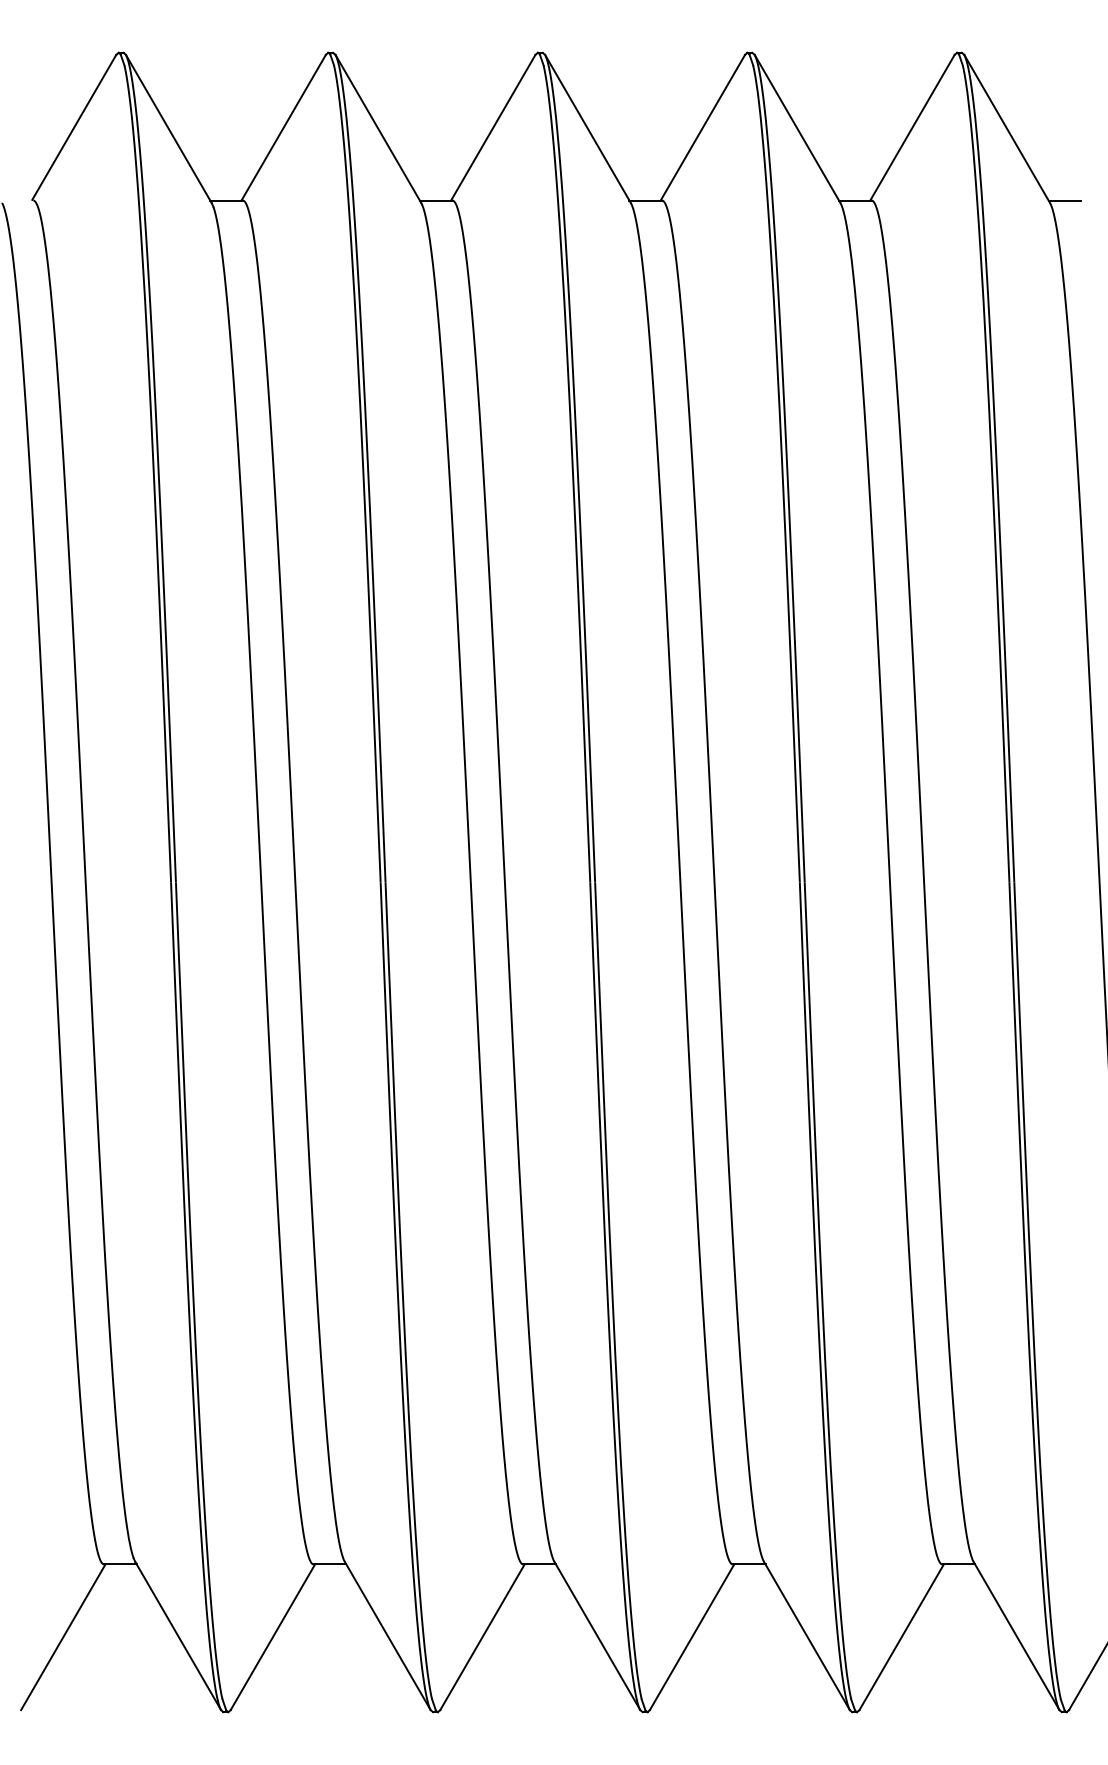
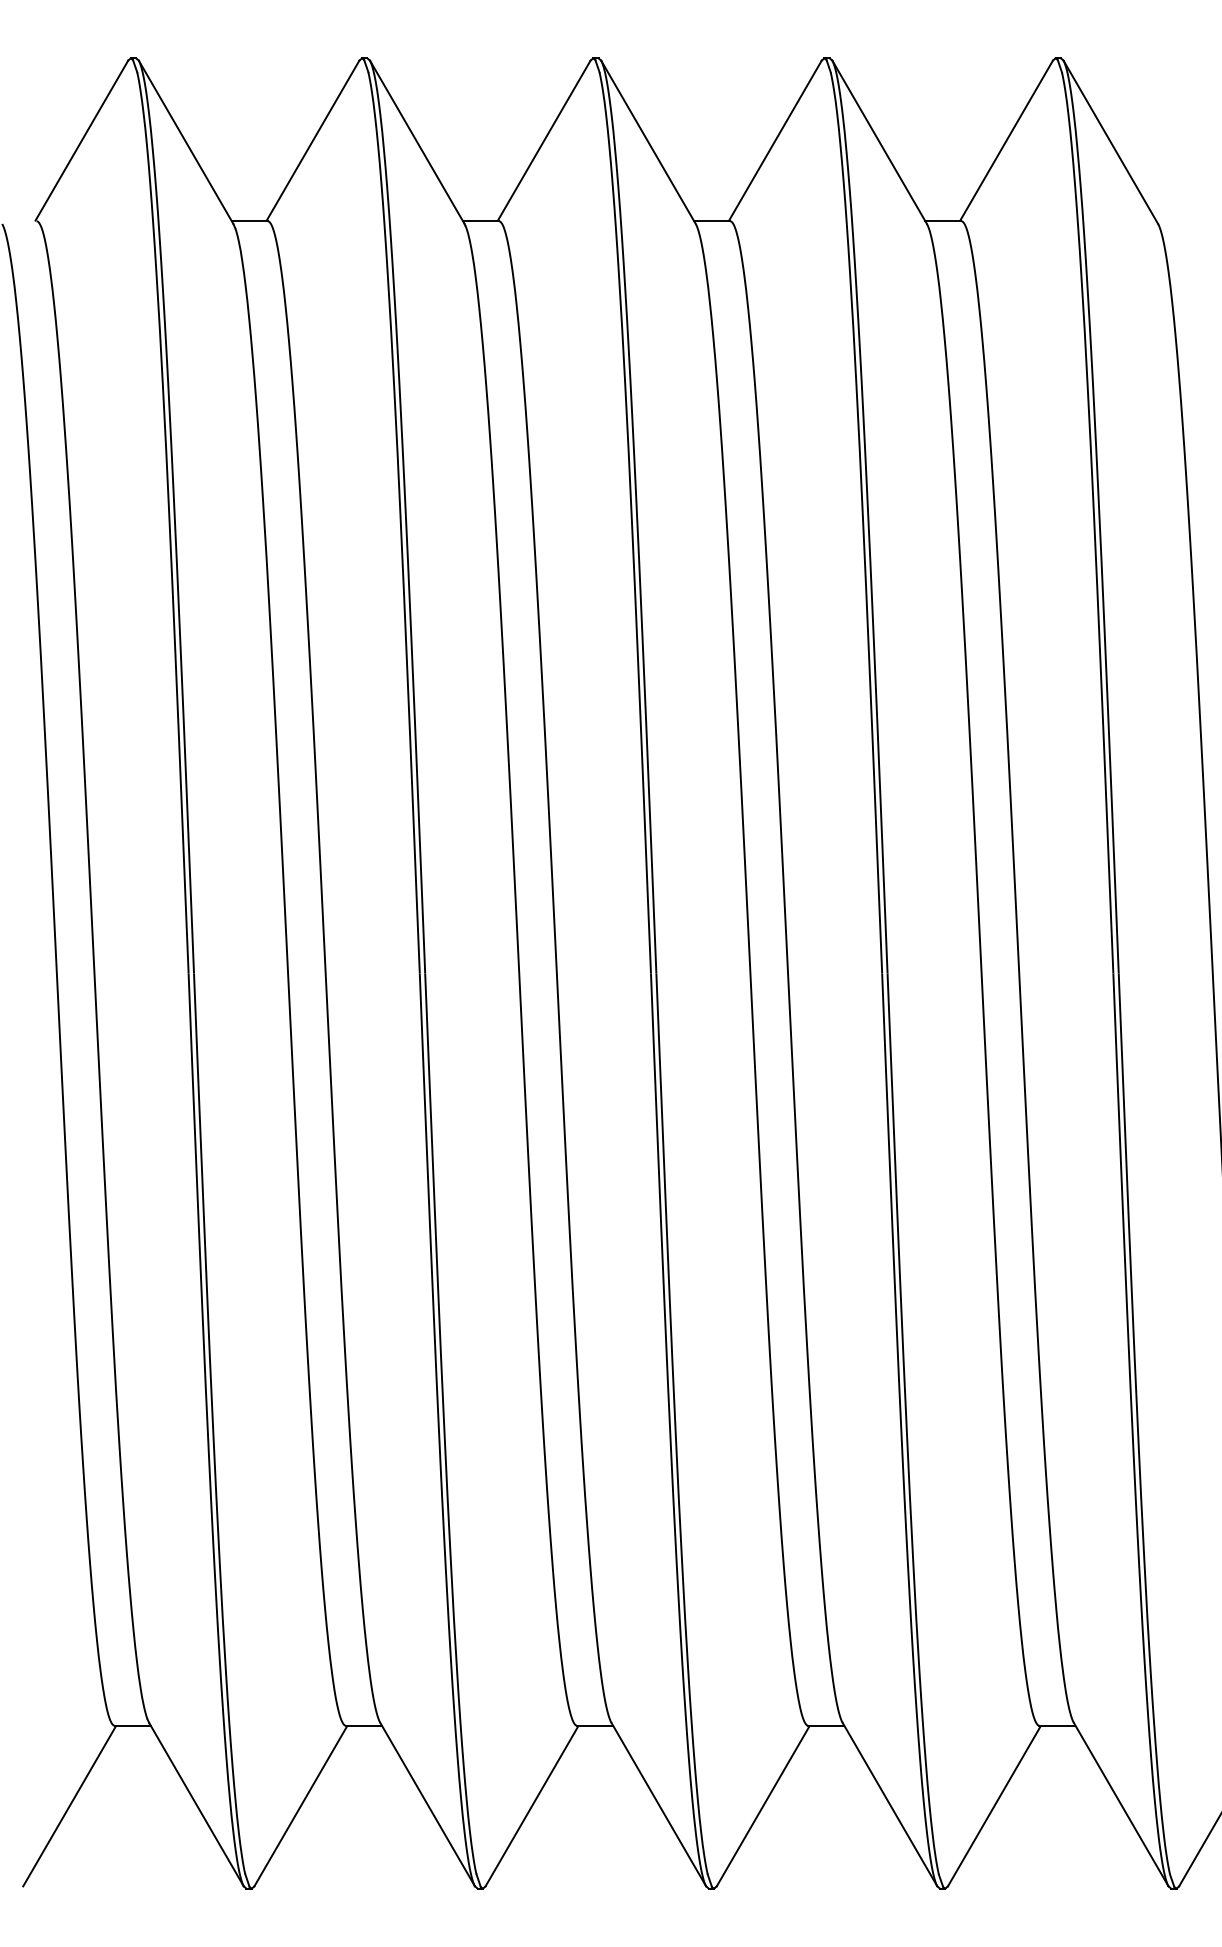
line: (1064, 200) -> (1174, 221), removed

